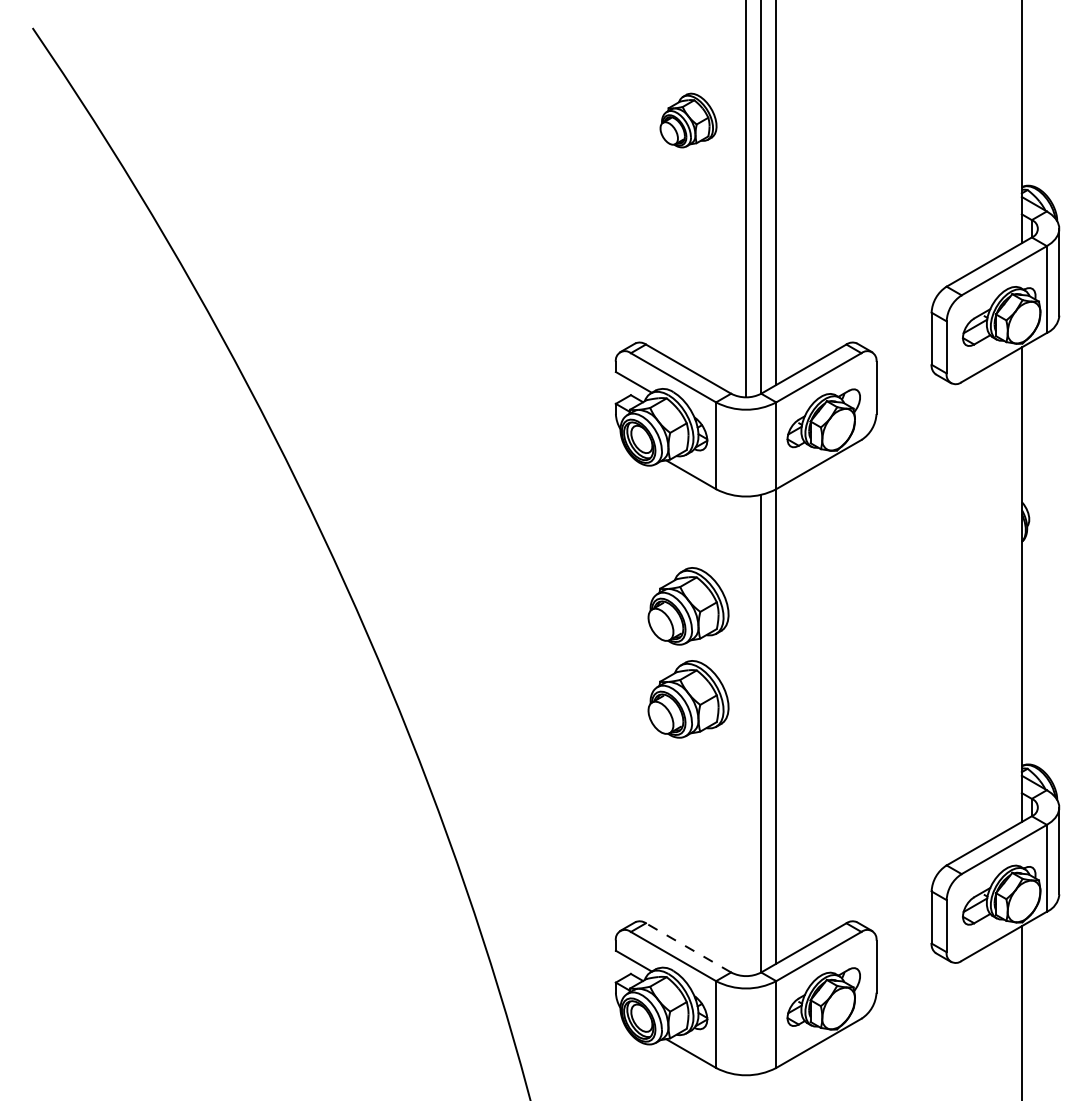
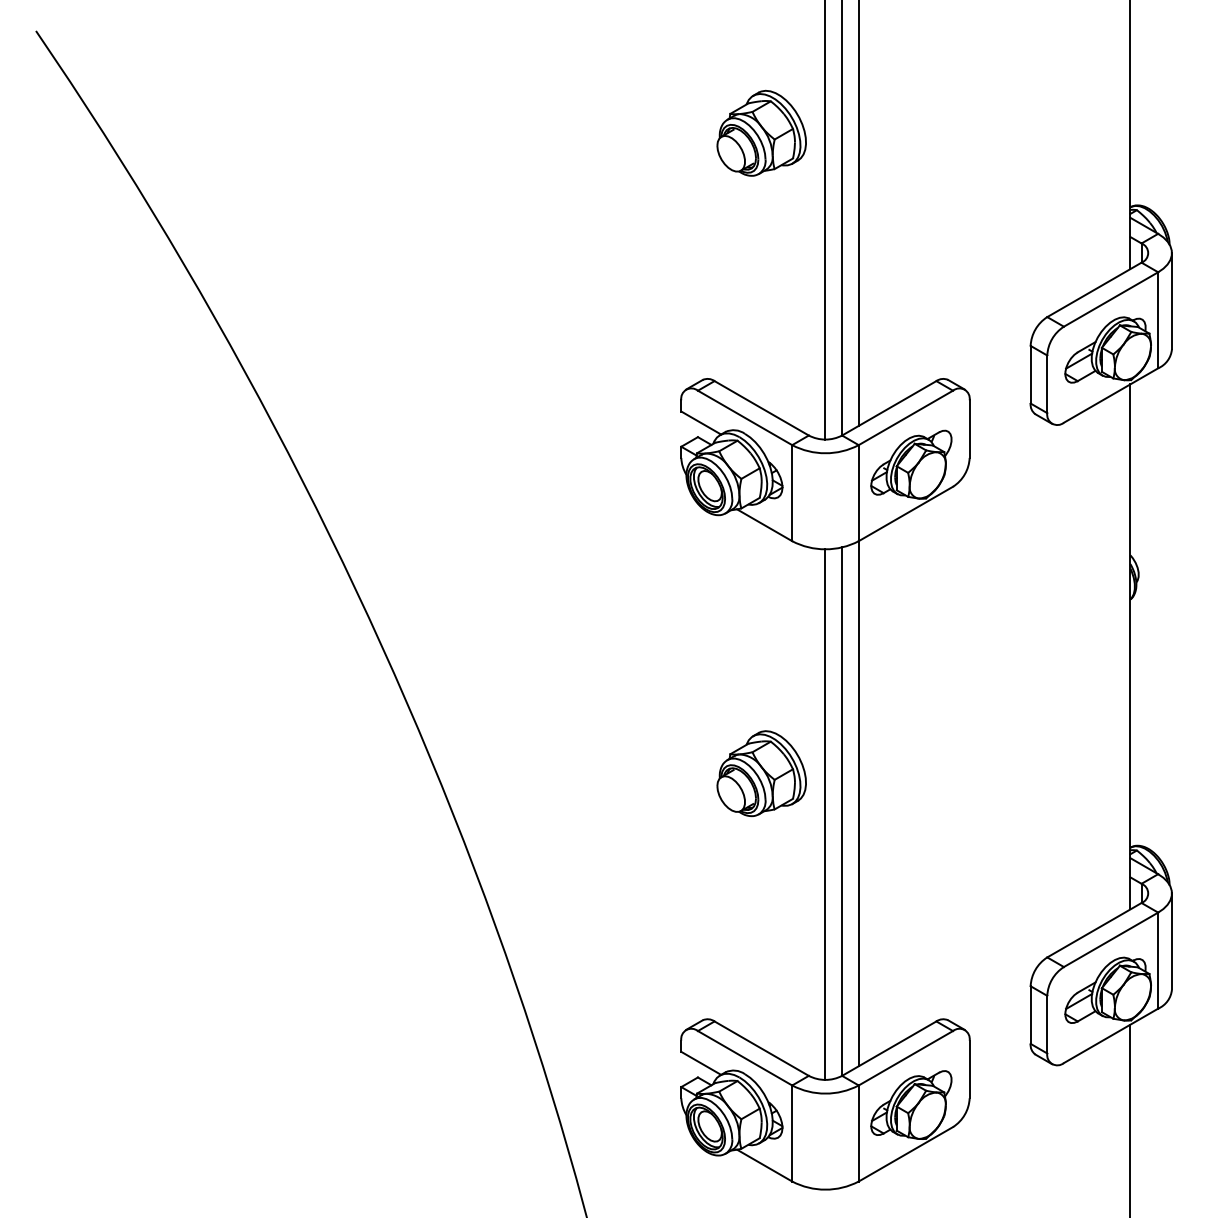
part: (688, 120) -> (761, 133), size x1.43
part: (688, 606) -> (761, 670), removed
line: (746, 736) -> (825, 814), added
line: (688, 947) -> (761, 1048), dashed -> solid

